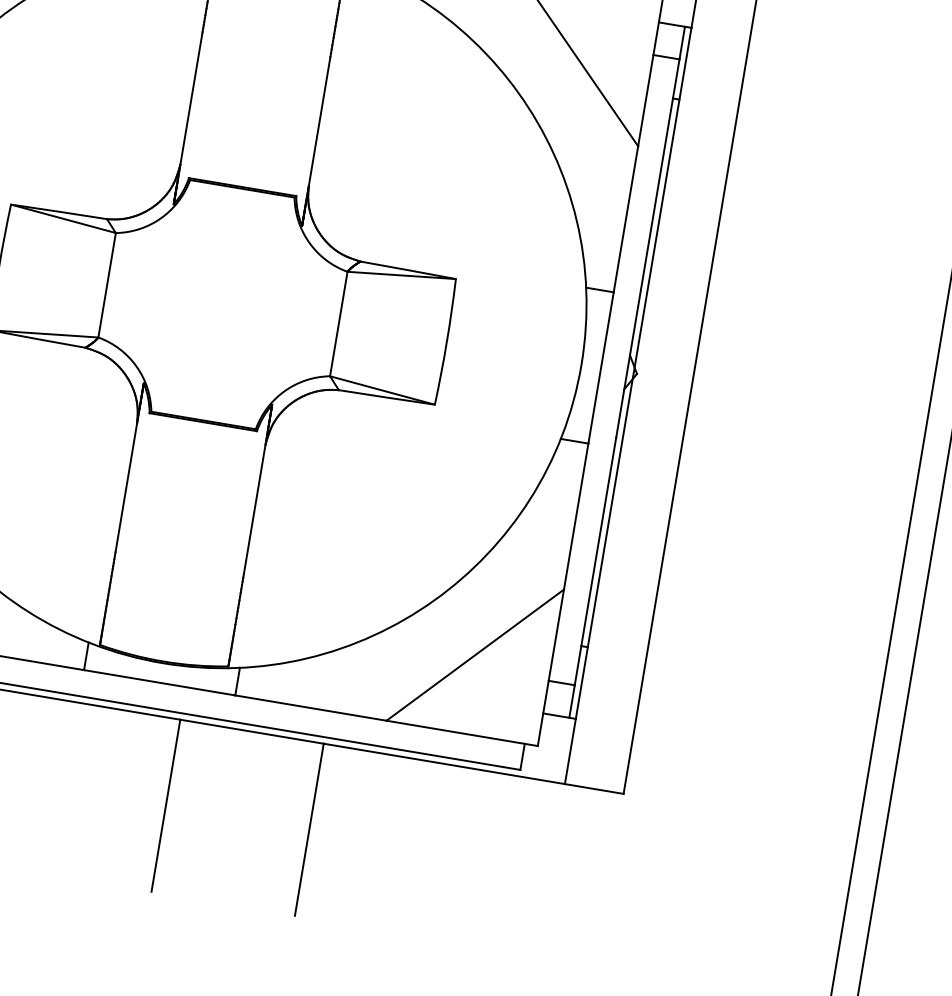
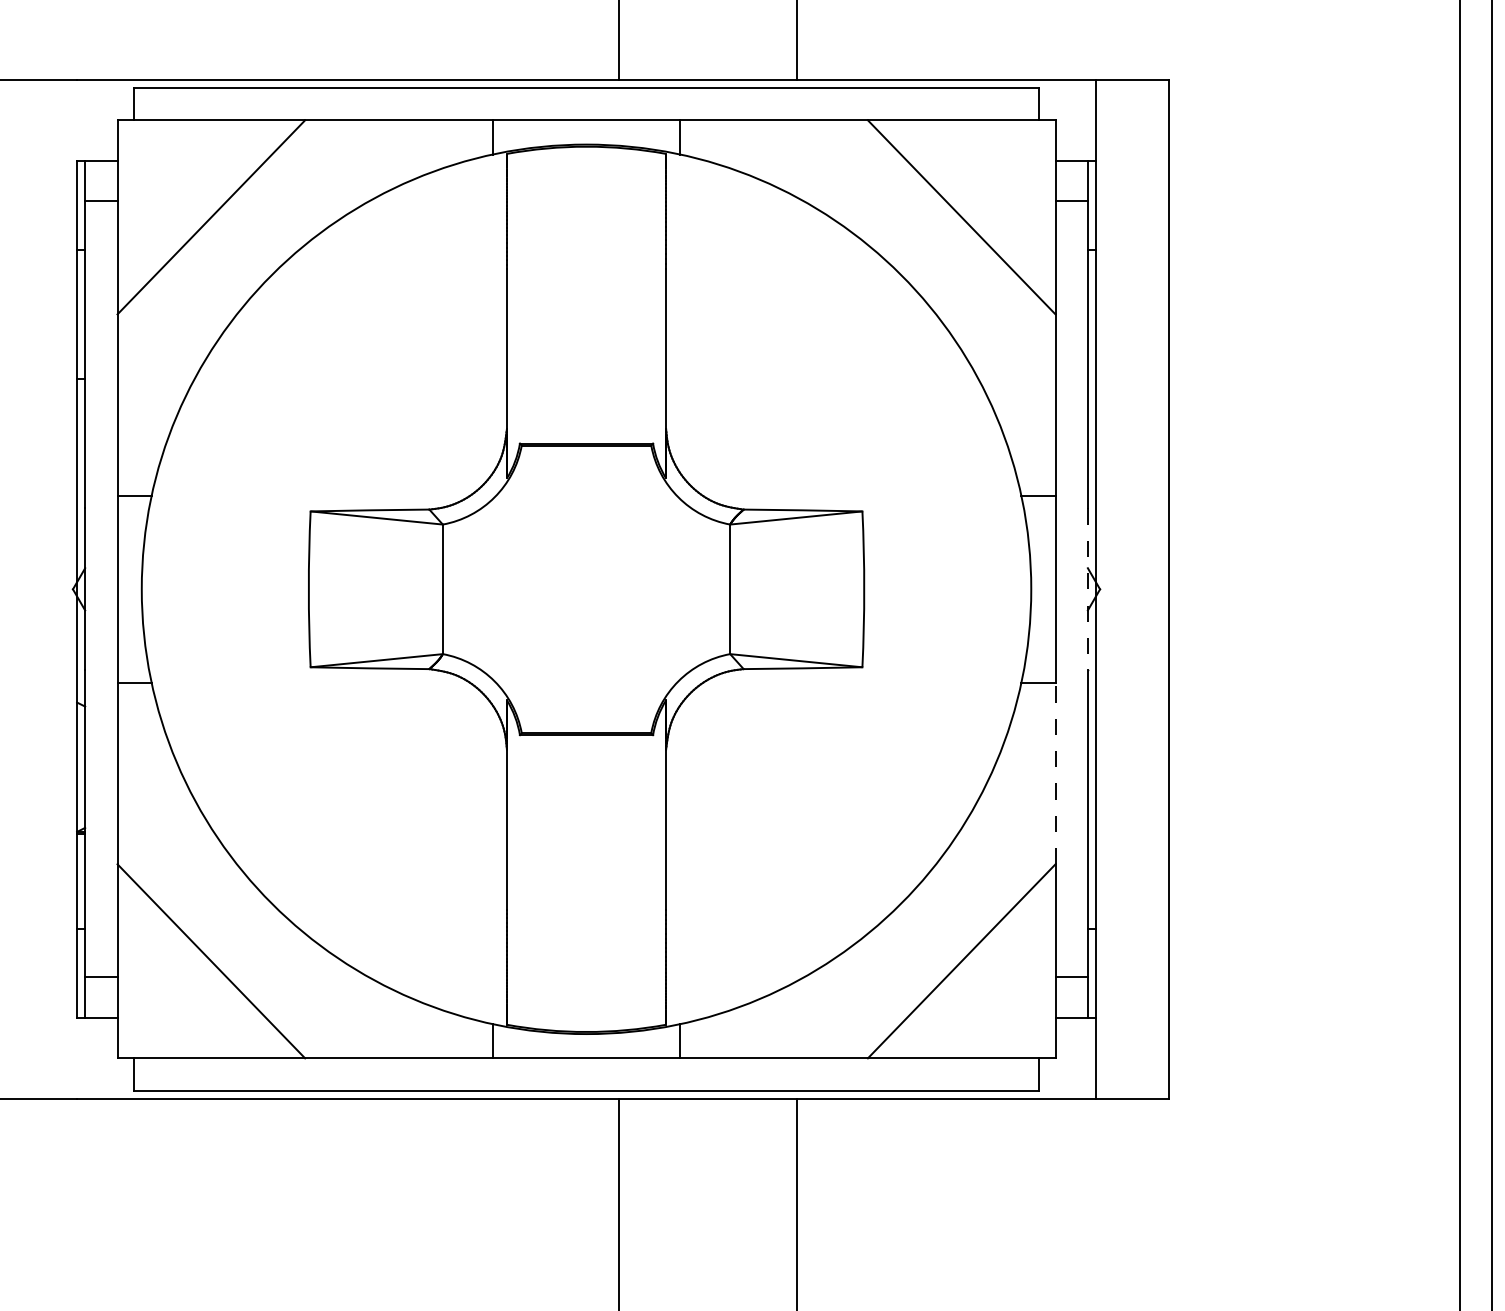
line: (626, 372) -> (1087, 589), solid -> dashed
line: (576, 516) -> (1055, 773), solid -> dashed

